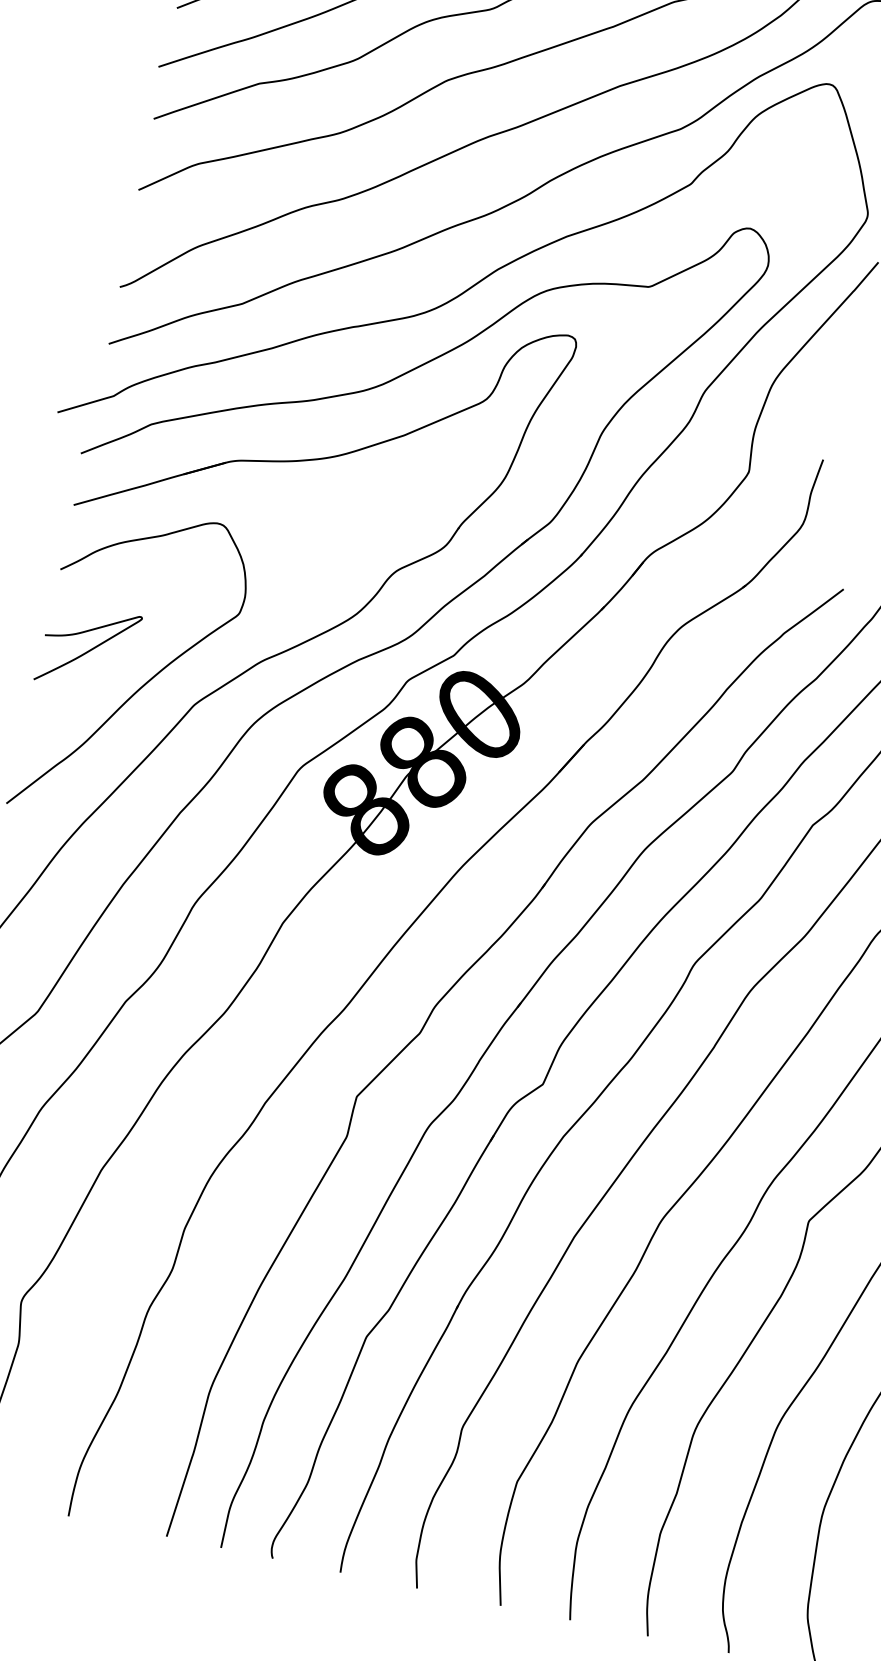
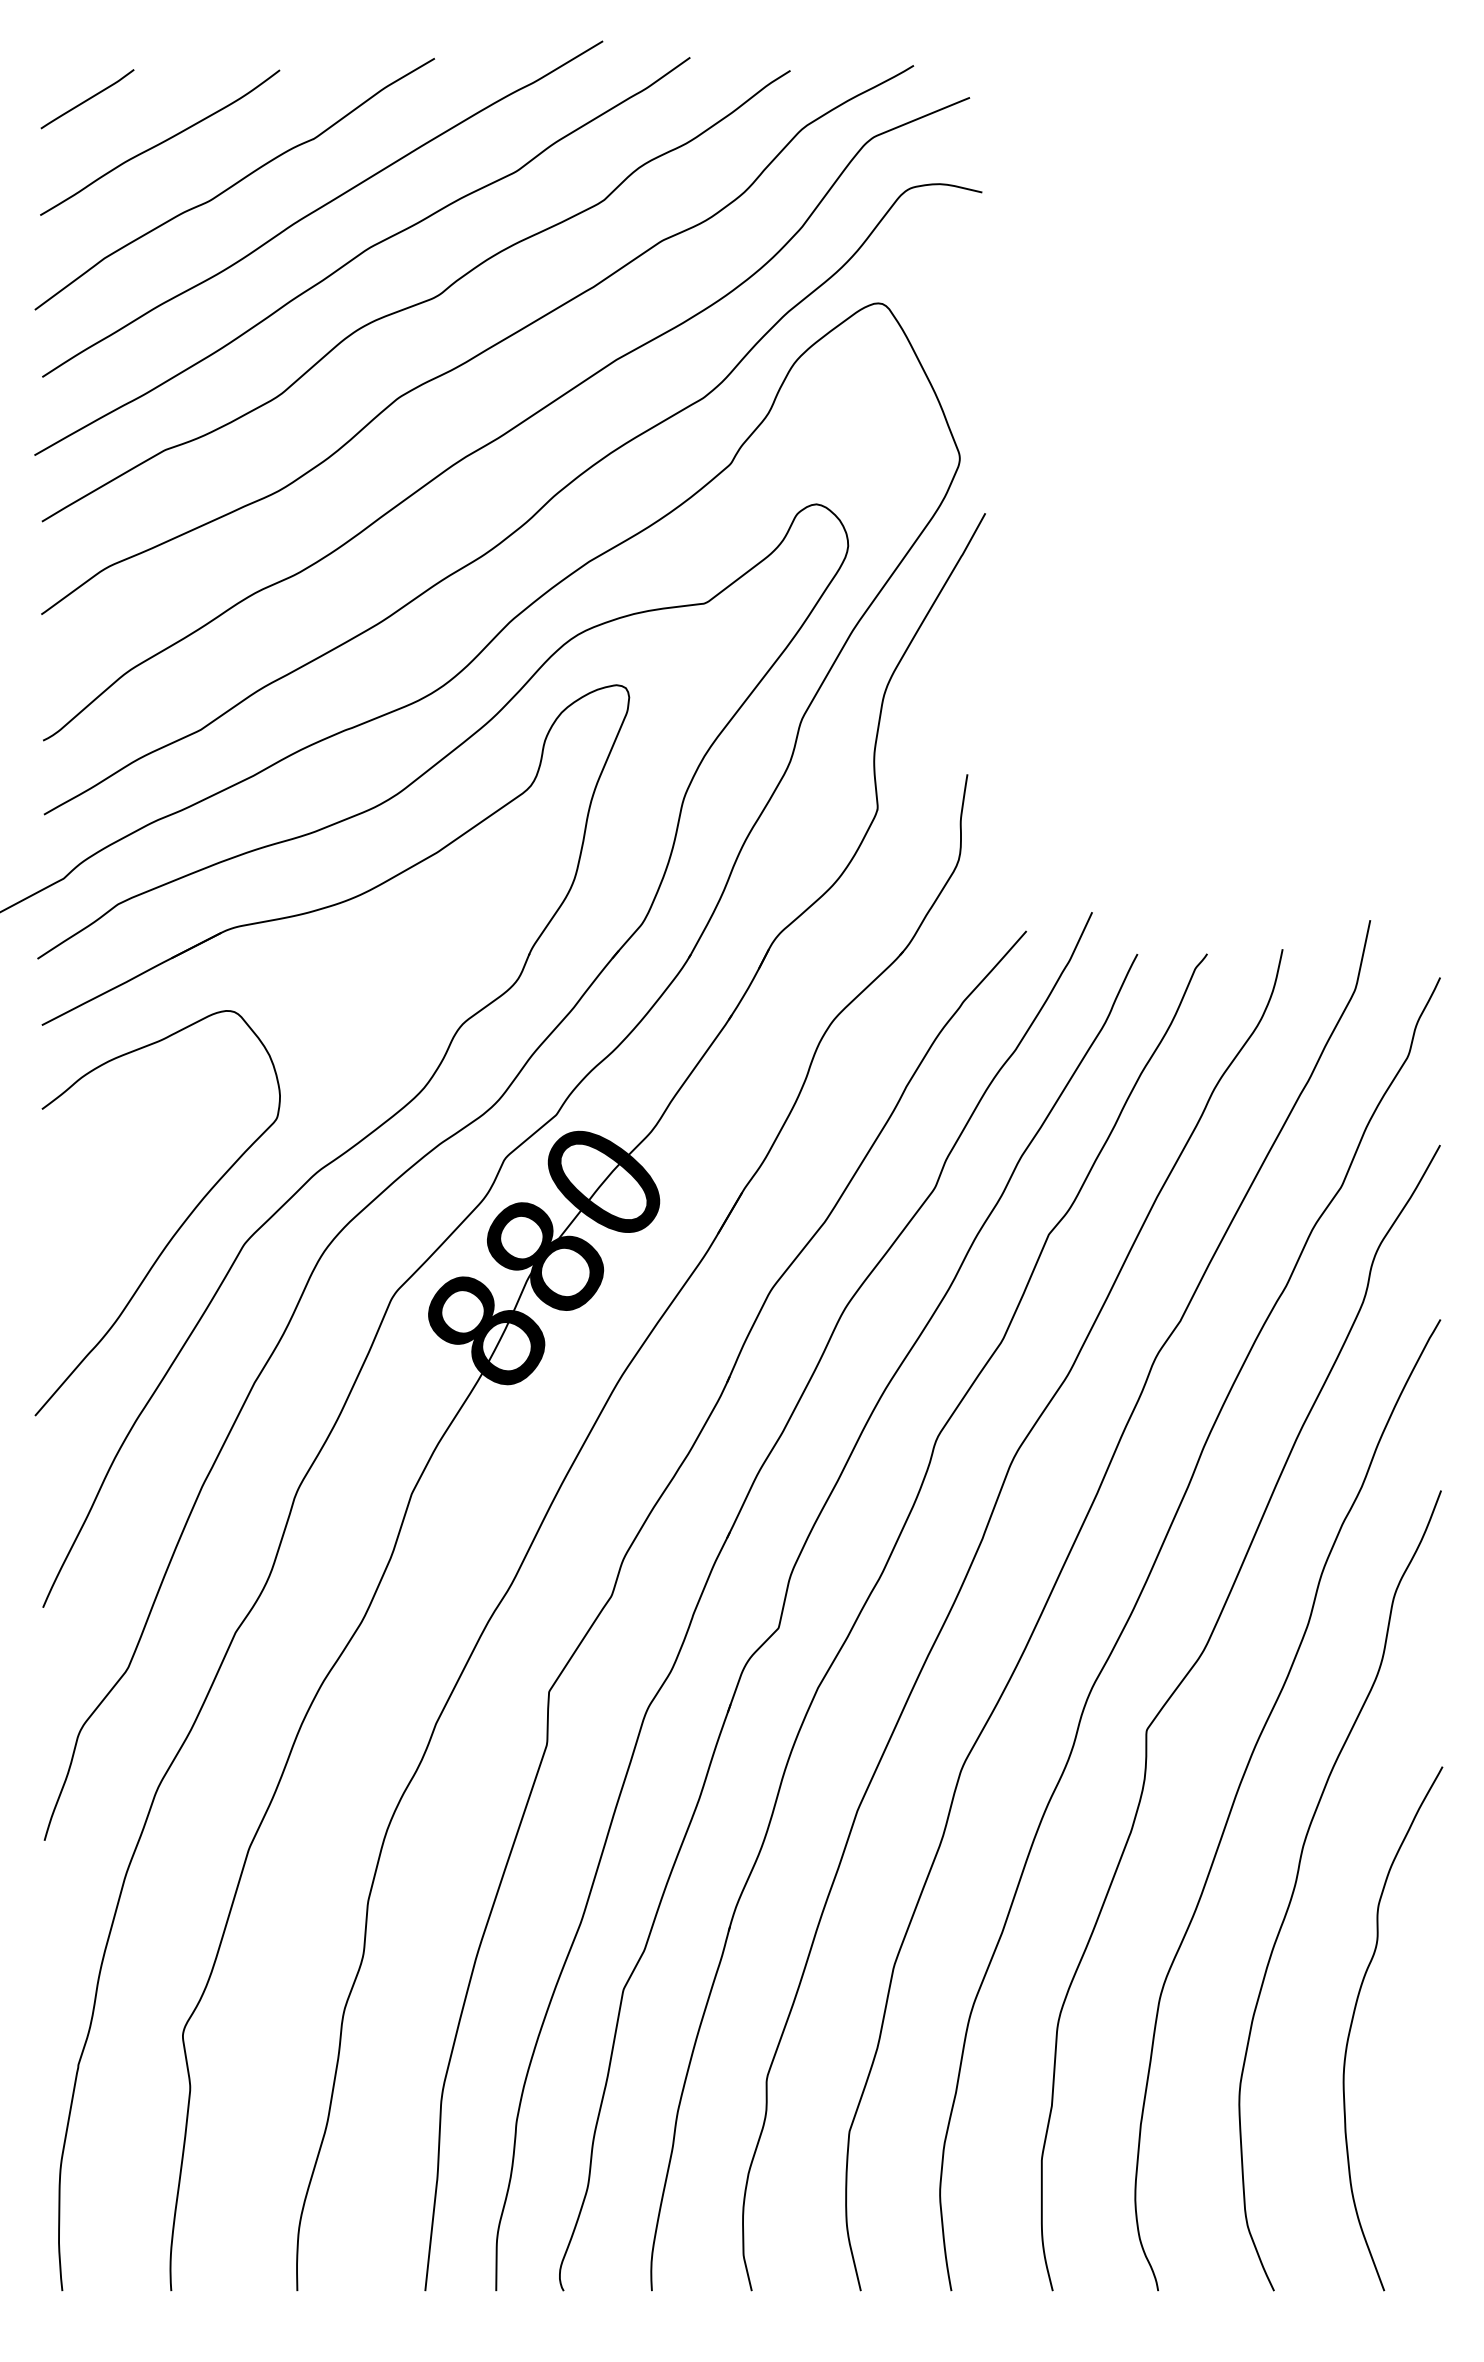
curve: (88, 650) -> (97, 1203), removed

